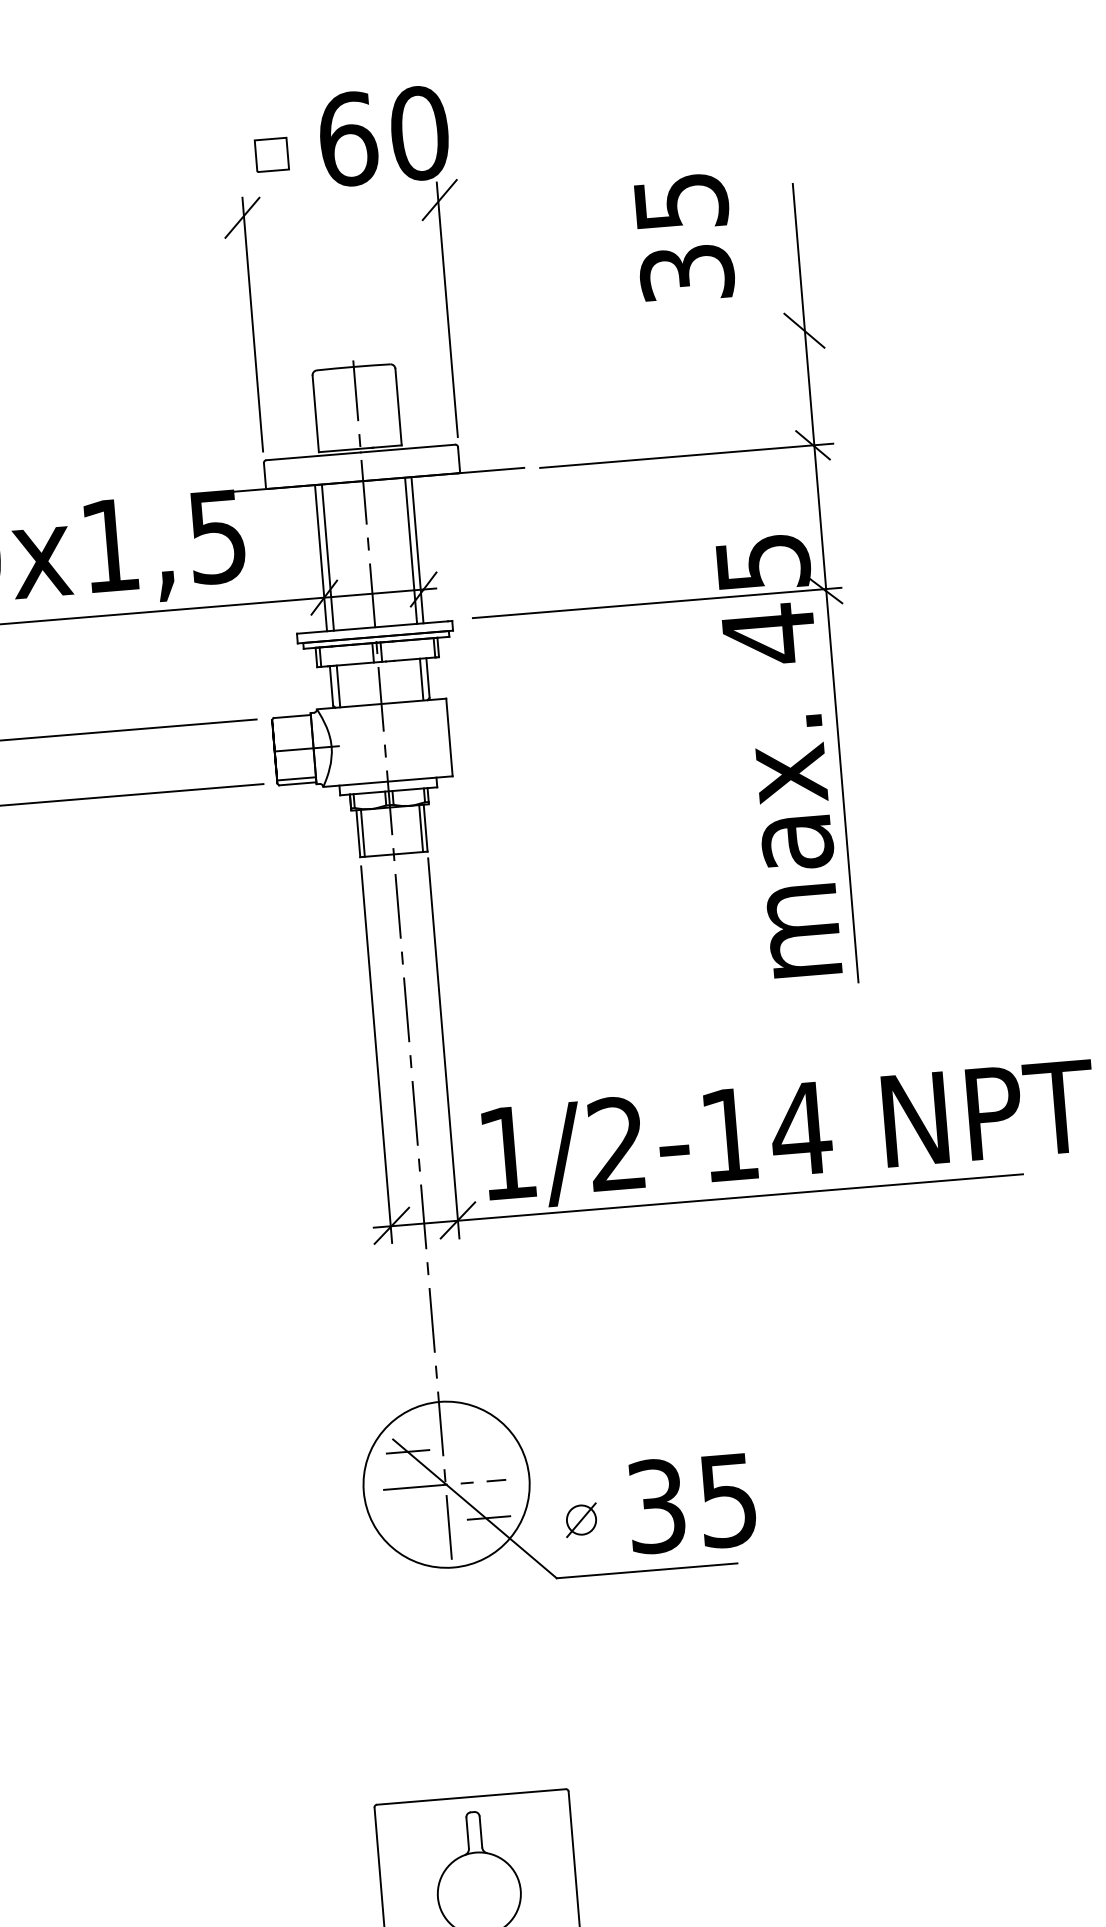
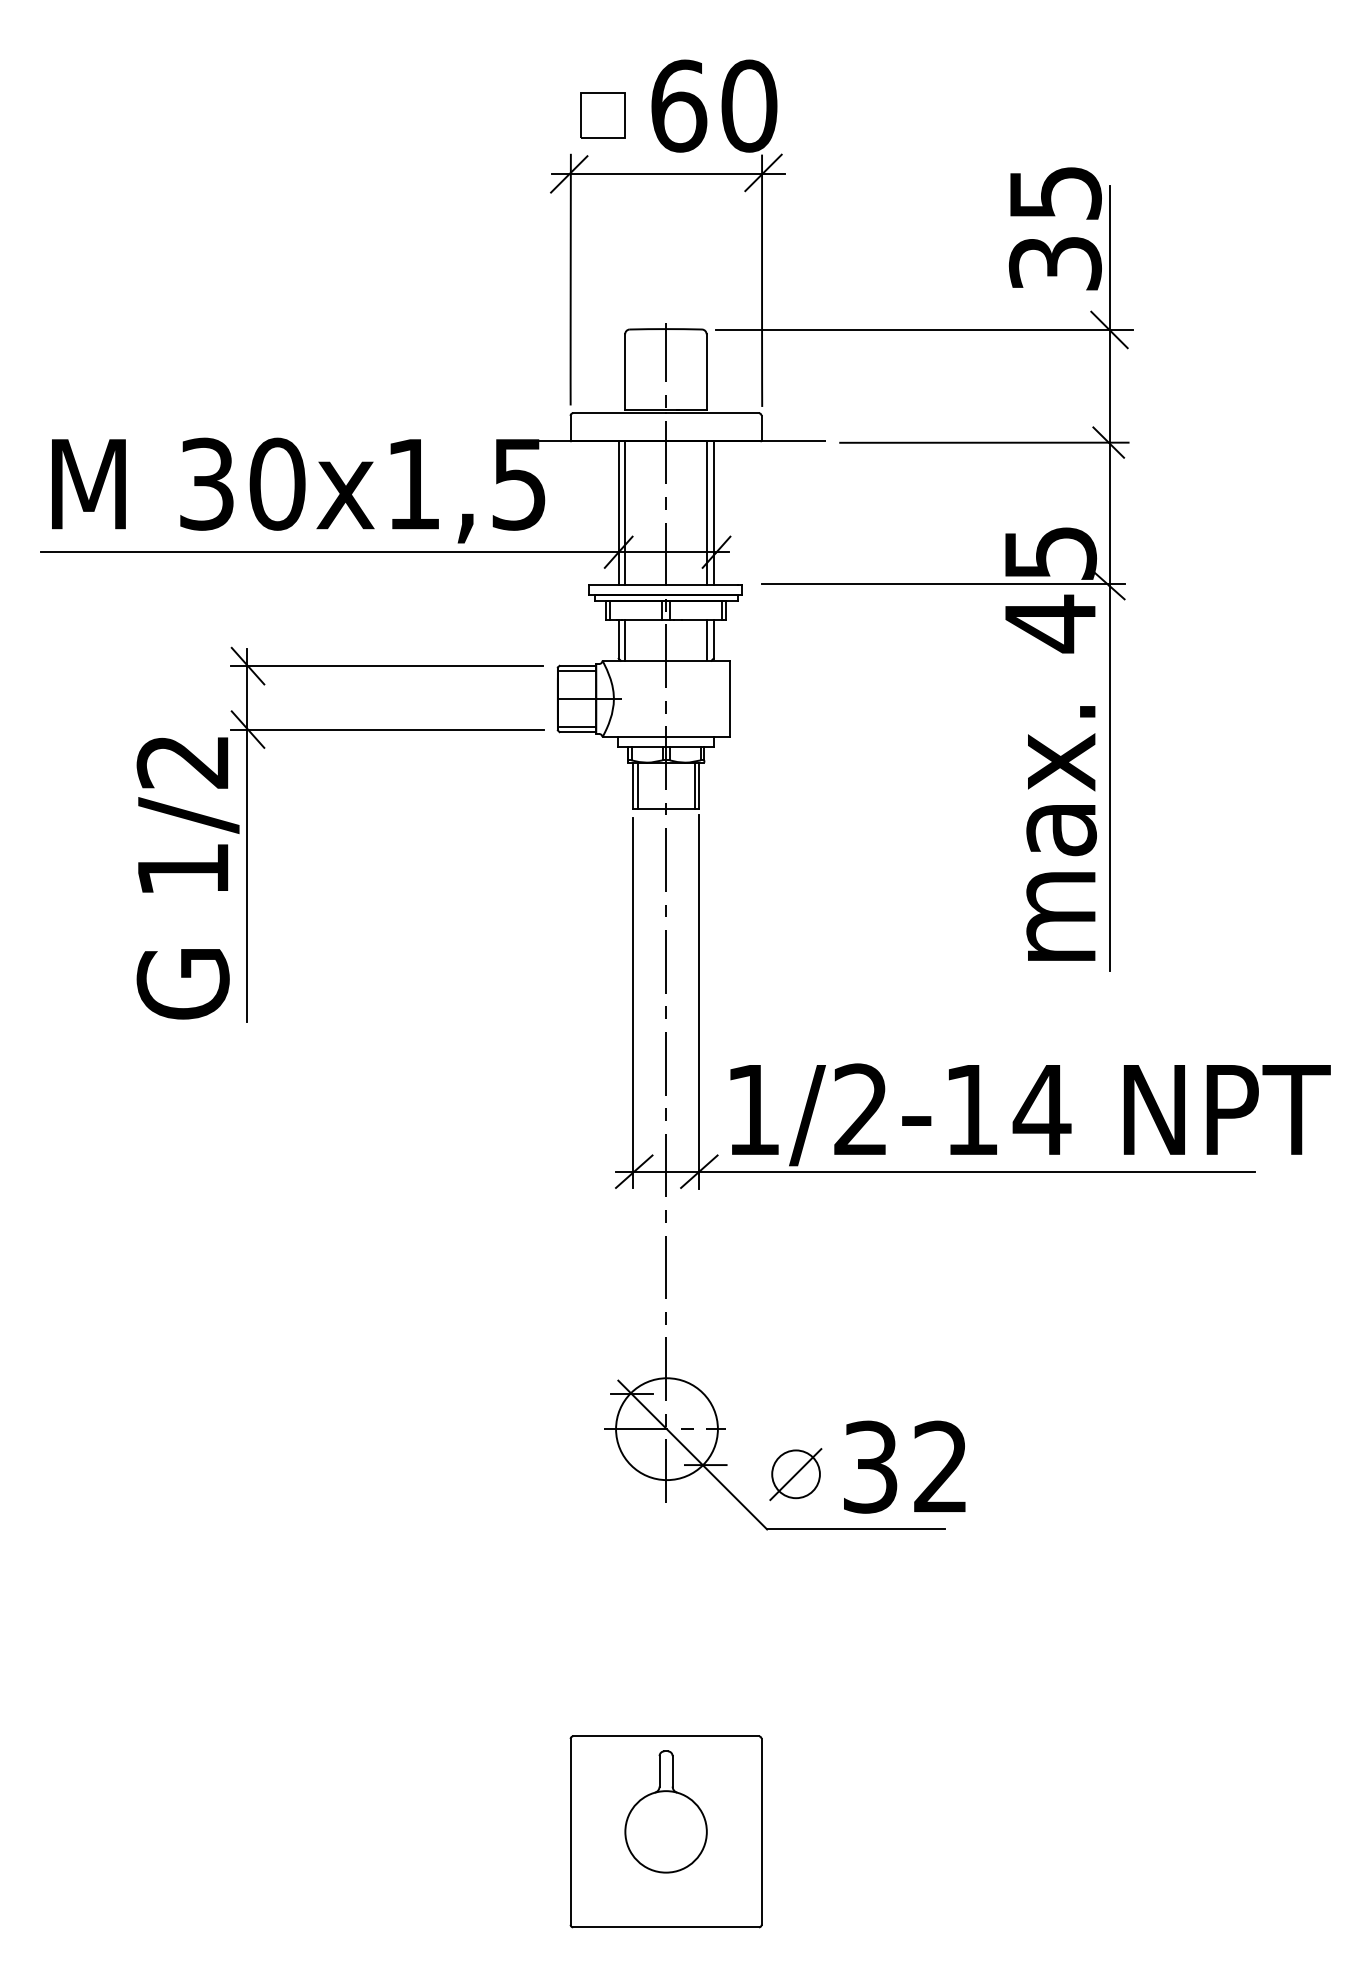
part: (271, 155) -> (602, 115), size x1.43
line: (343, 208) -> (668, 173), added
text: (684, 237) -> (1055, 228), moved
line: (616, 346) -> (924, 330), added
line: (292, 721) -> (577, 670), added
circle: (446, 1485) -> (666, 1429), size x0.62
text: (727, 1499) -> (940, 1466), 35 -> 32
part: (580, 1520) -> (795, 1474), size x1.67

